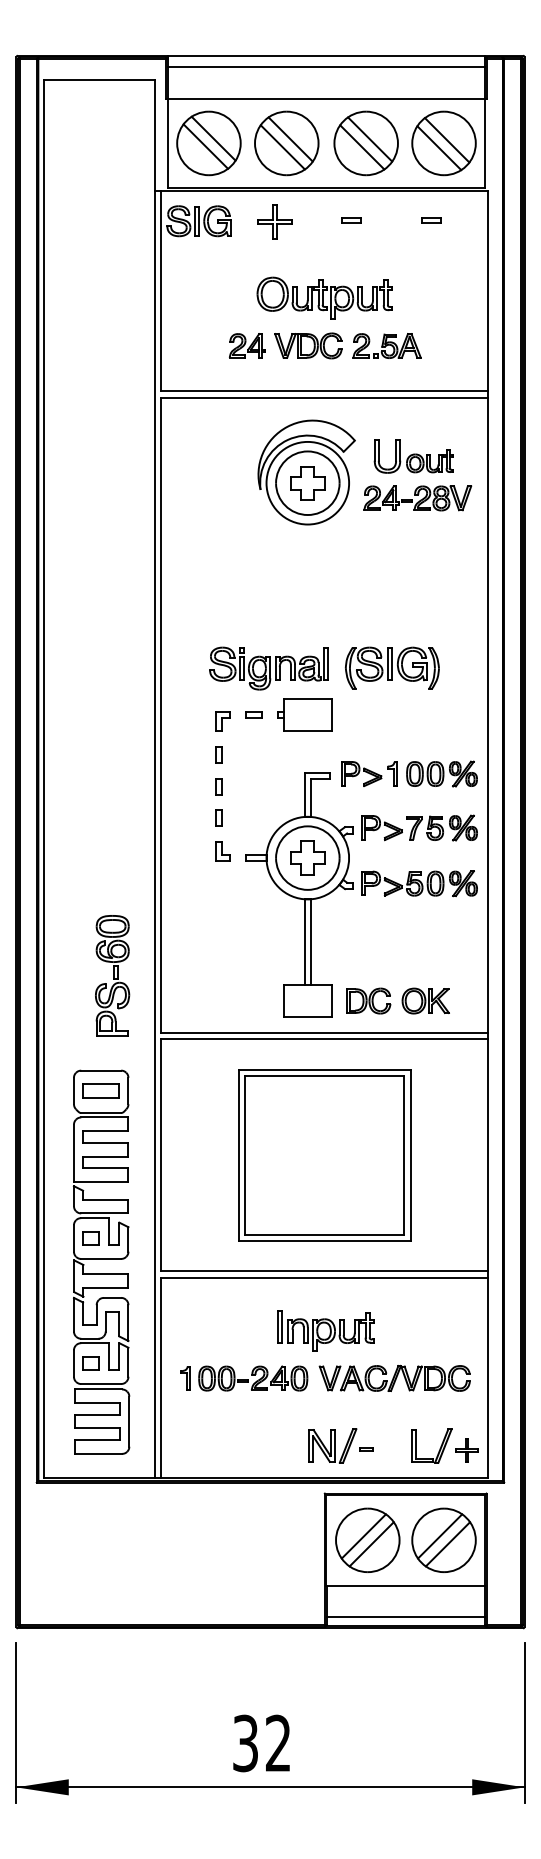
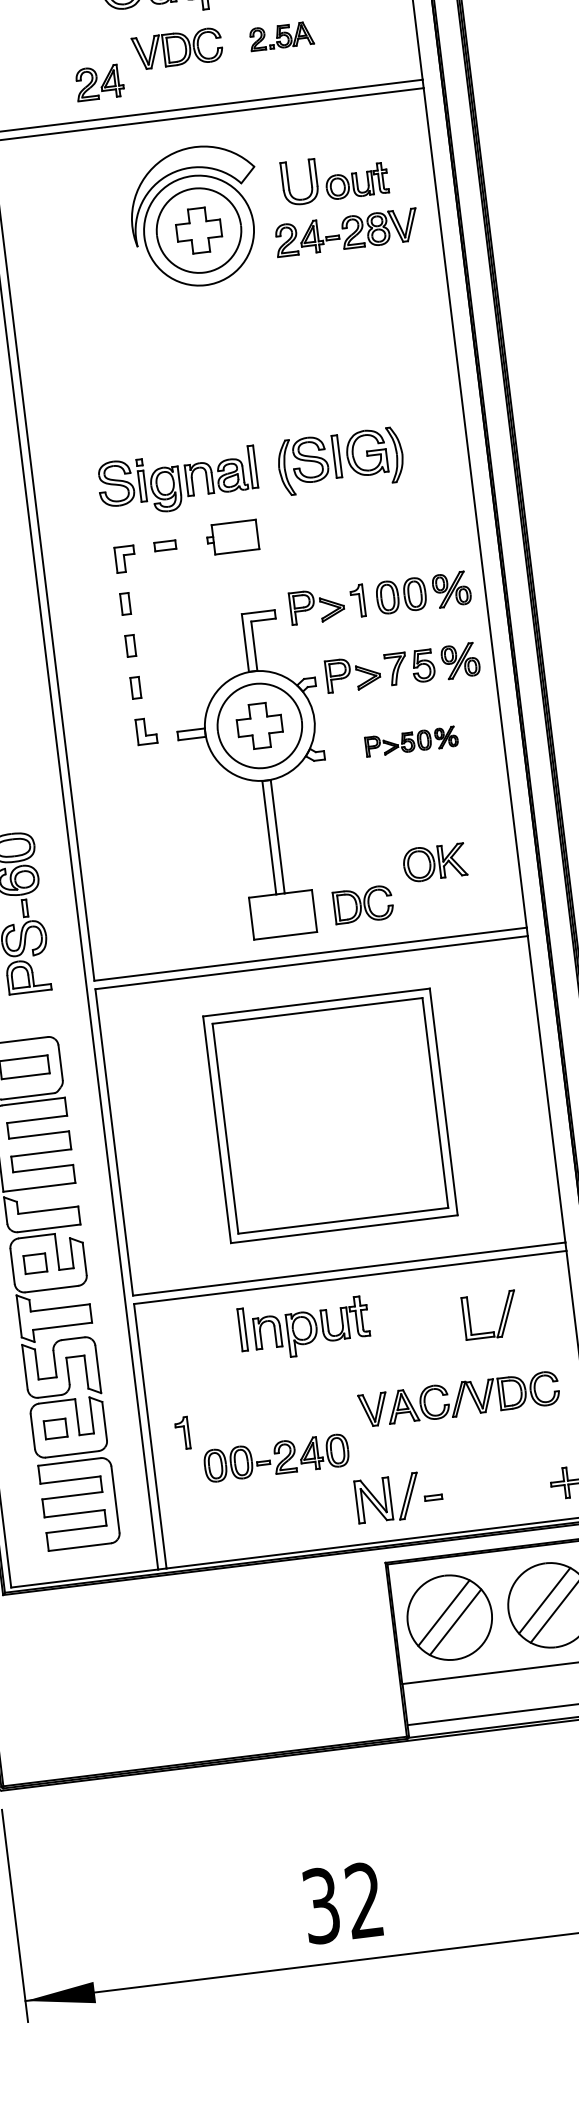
part: (246, 345) -> (98, 82), moved
part: (386, 345) -> (280, 35), size x0.7
part: (304, 714) -> (232, 536), size x0.7
part: (419, 883) -> (411, 741), size x0.6
part: (425, 1000) -> (434, 861), moved
part: (325, 1330) -> (303, 1327), moved
part: (253, 1378) -> (276, 1458), moved
part: (439, 1448) -> (501, 1317), moved

